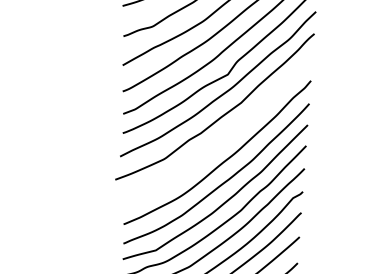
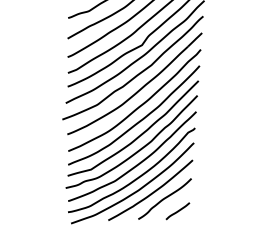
part: (221, 138) -> (137, 90), added

